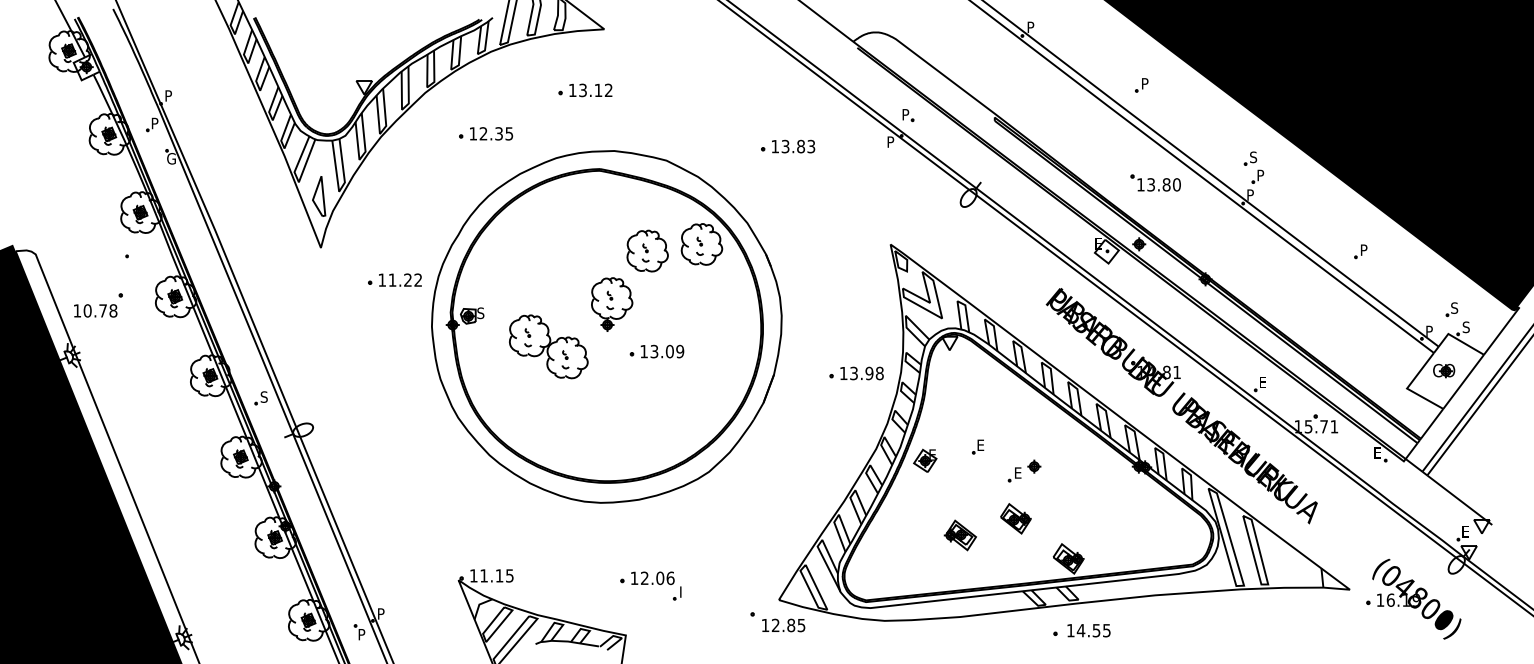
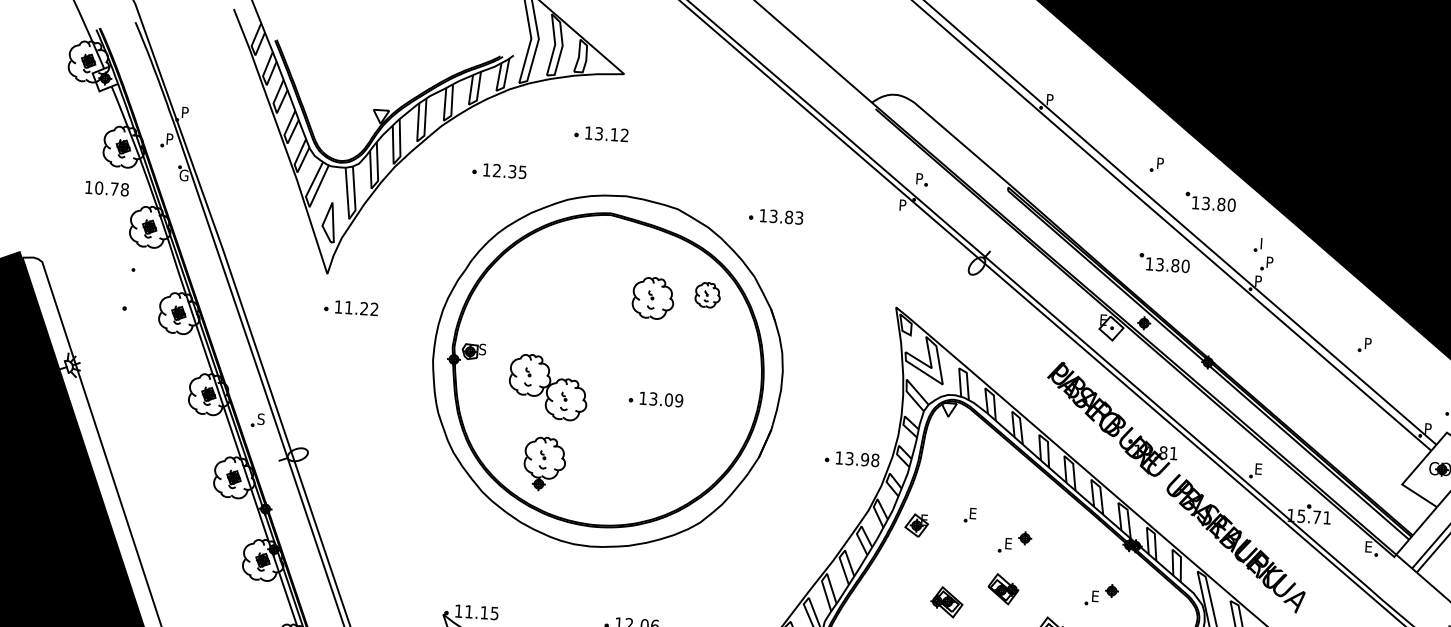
part: (1197, 118) -> (1210, 201), added
part: (788, 146) -> (776, 216), moved
text: (1253, 157) -> (1263, 244), S -> I
part: (701, 244) -> (707, 295), size x0.6
part: (394, 279) -> (350, 307), moved
part: (612, 304) -> (545, 464), moved
text: (95, 310) -> (107, 188), moved
part: (856, 373) -> (852, 458), moved
part: (1114, 517) -> (1101, 594), added

